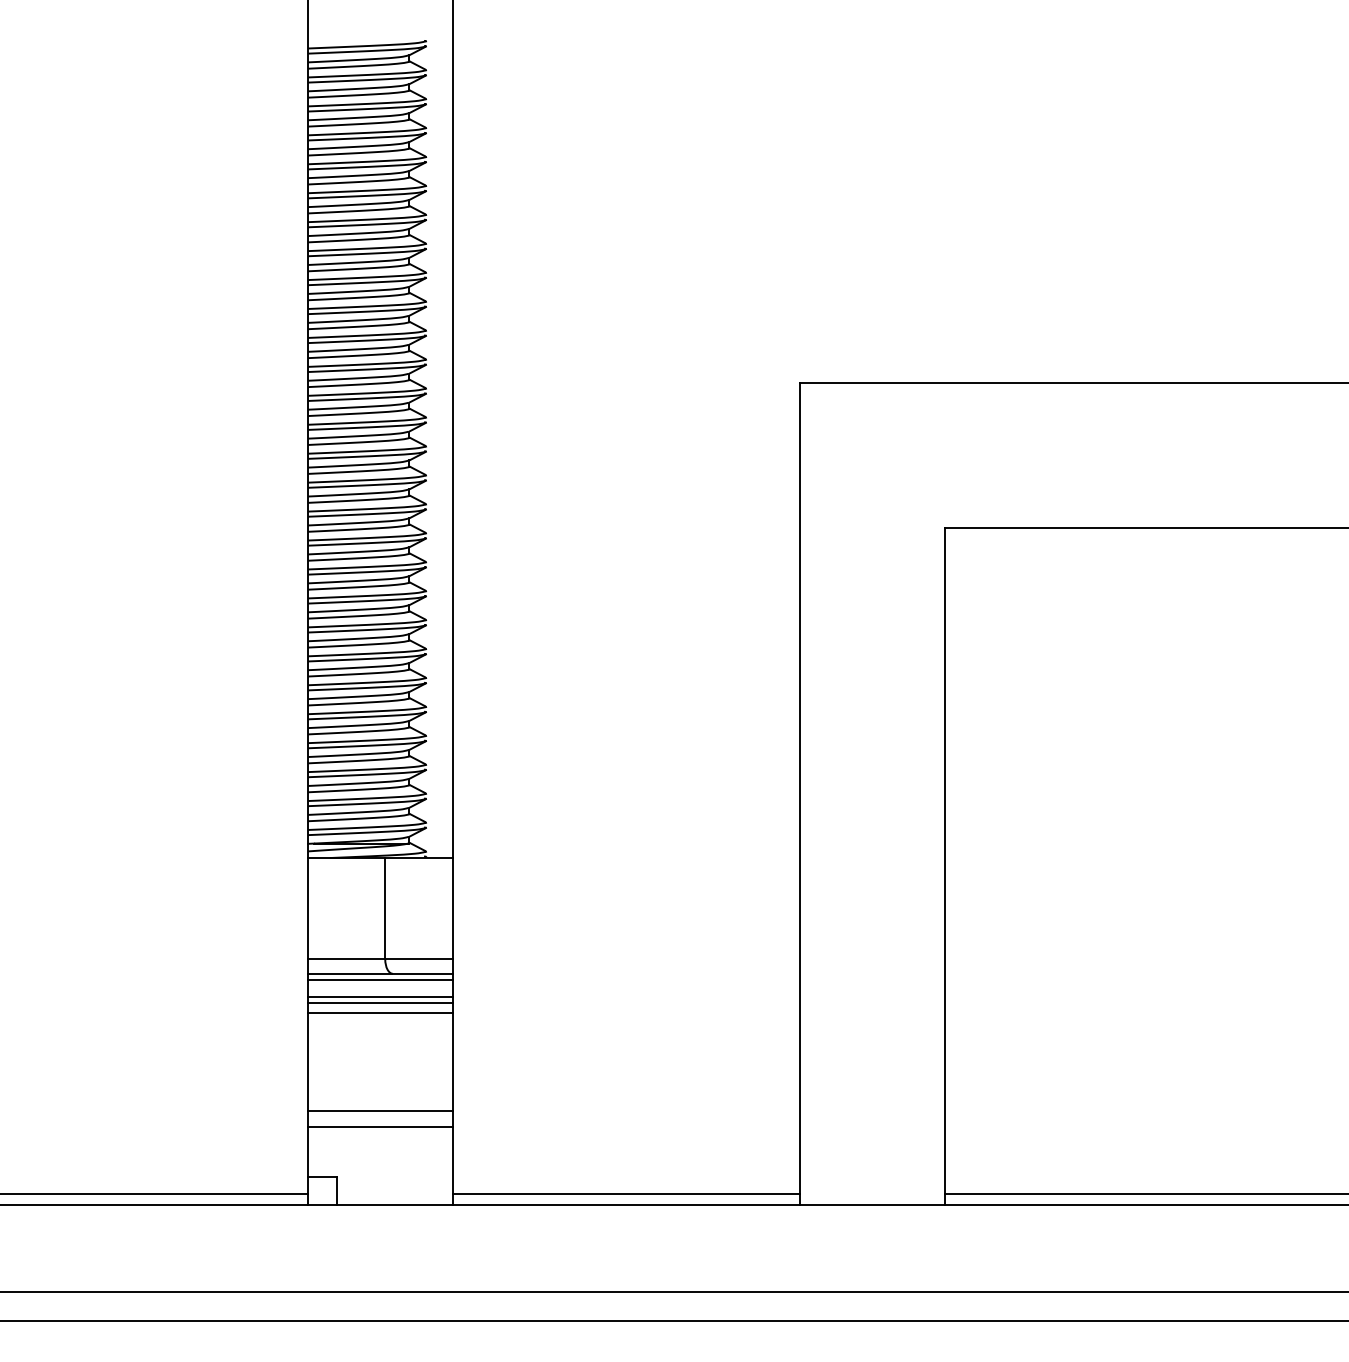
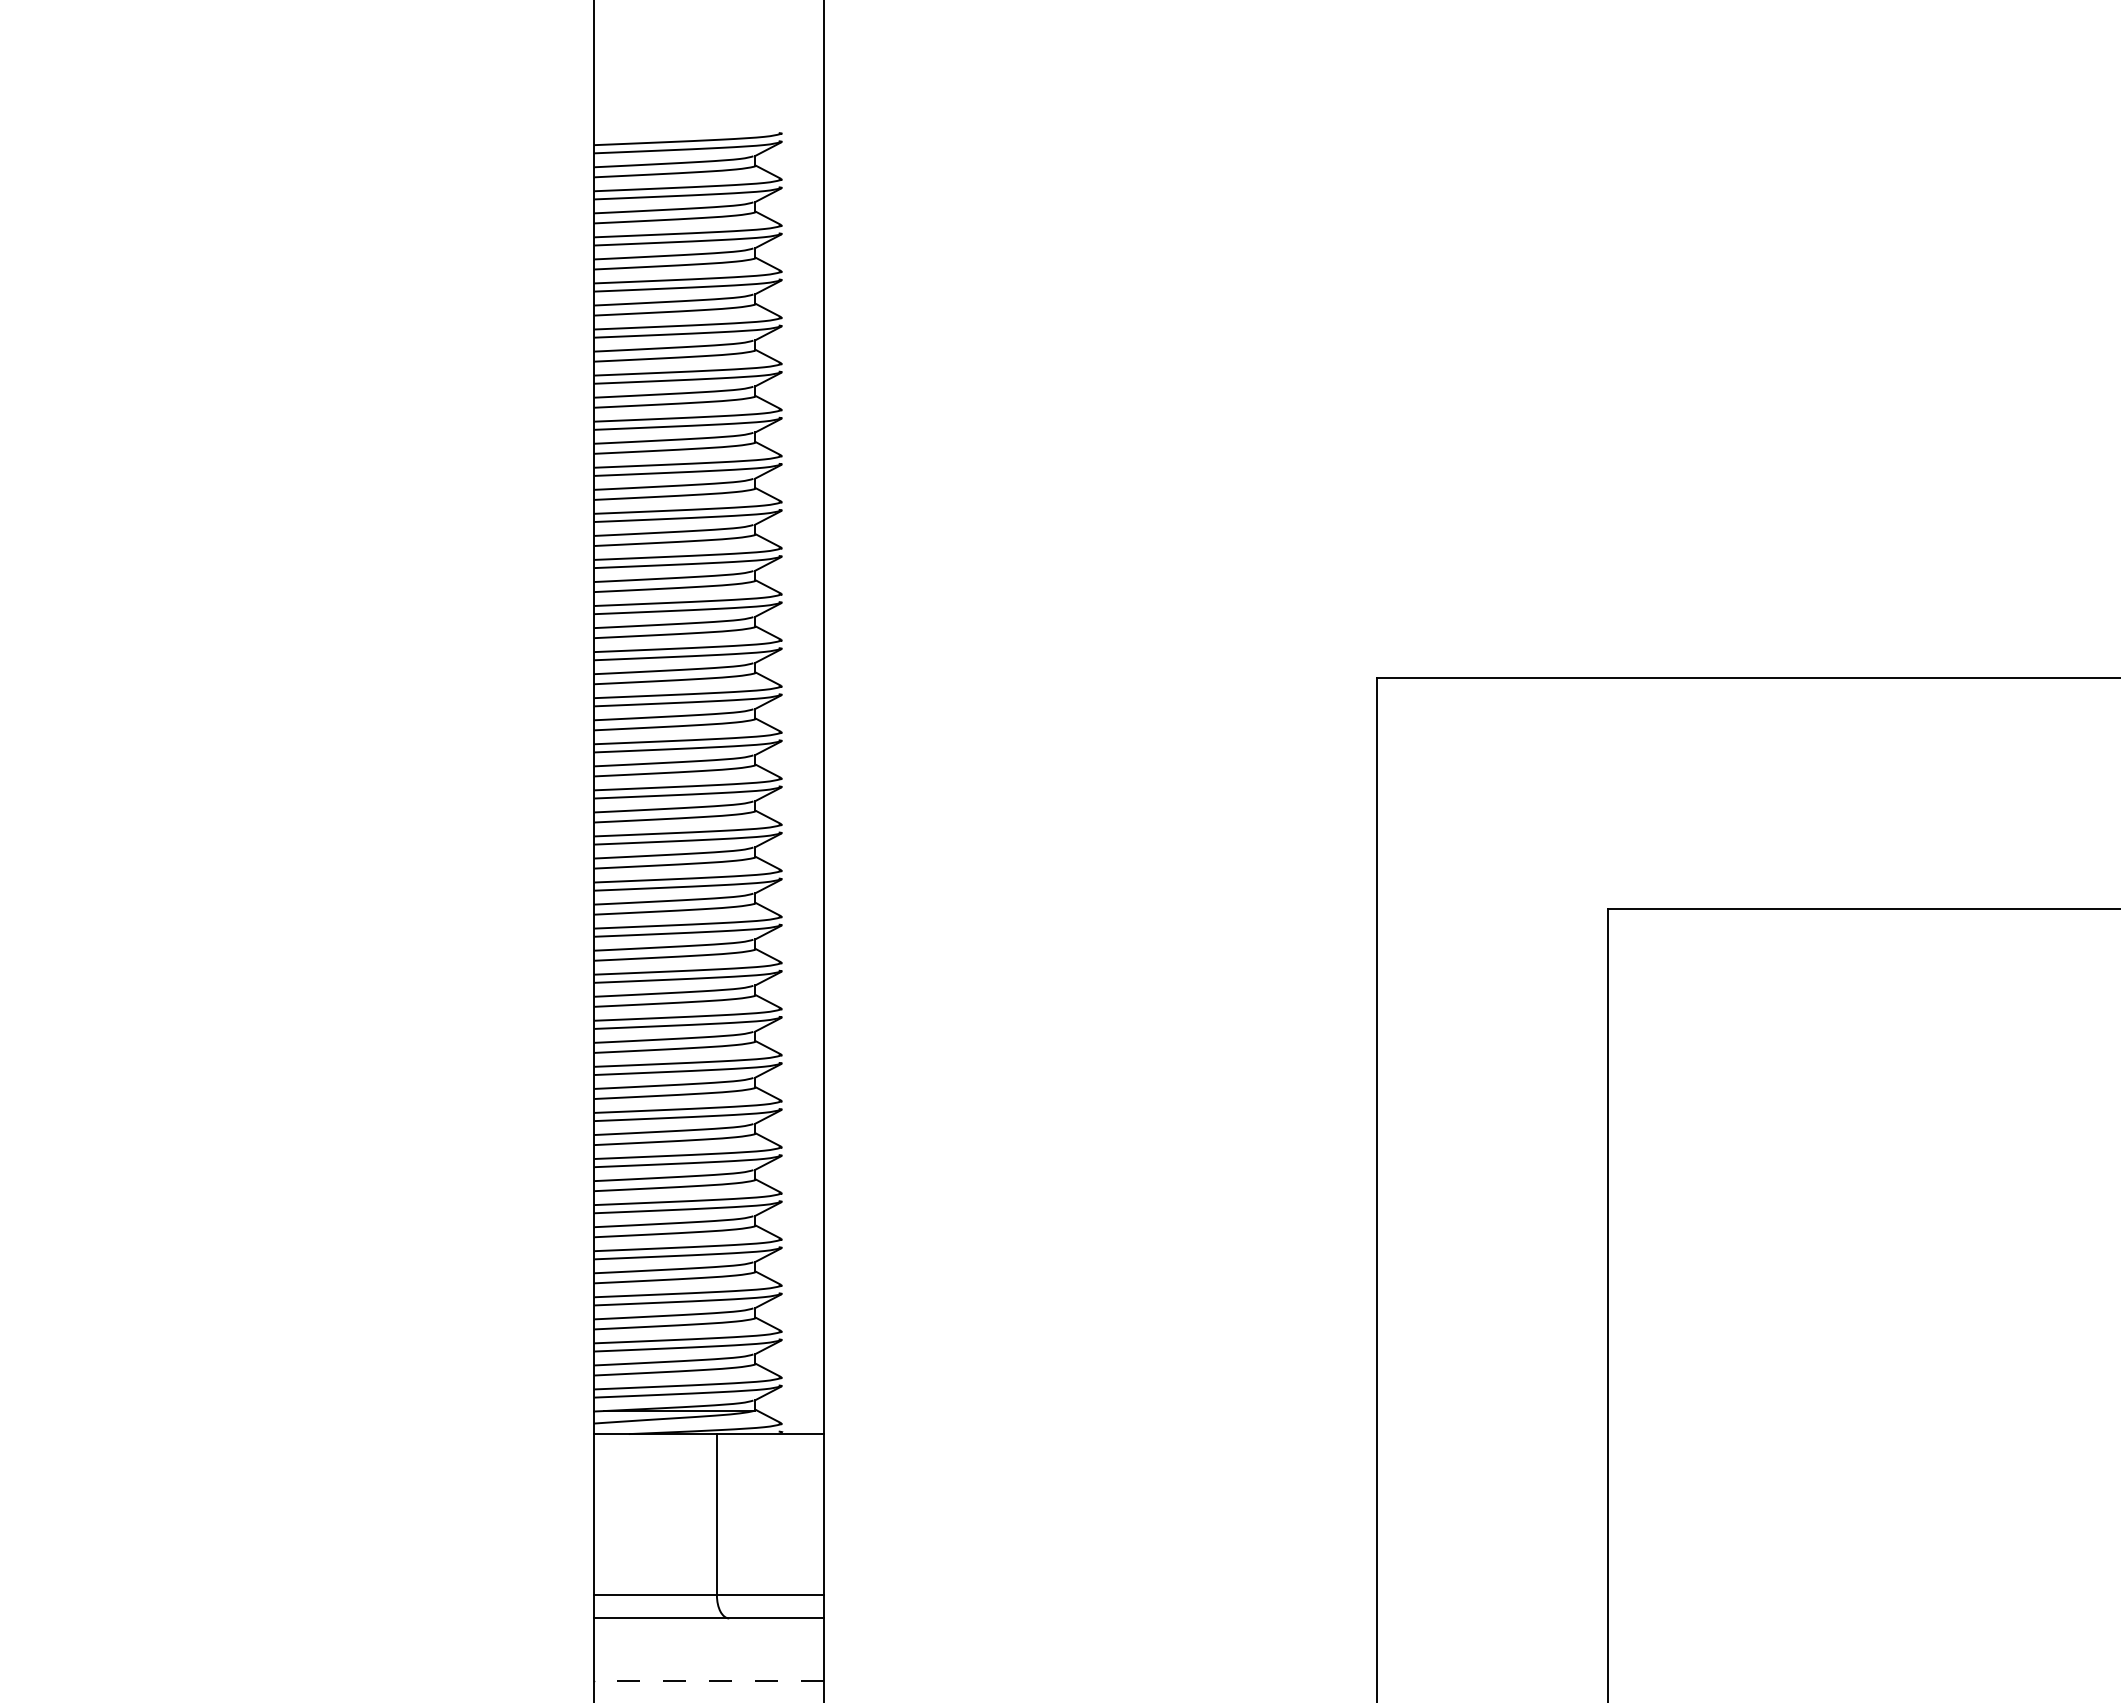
line: (380, 979) -> (709, 1627), removed
line: (380, 996) -> (709, 1654), removed
line: (380, 1002) -> (709, 1664), removed
line: (379, 1013) -> (707, 1681), solid -> dashed

